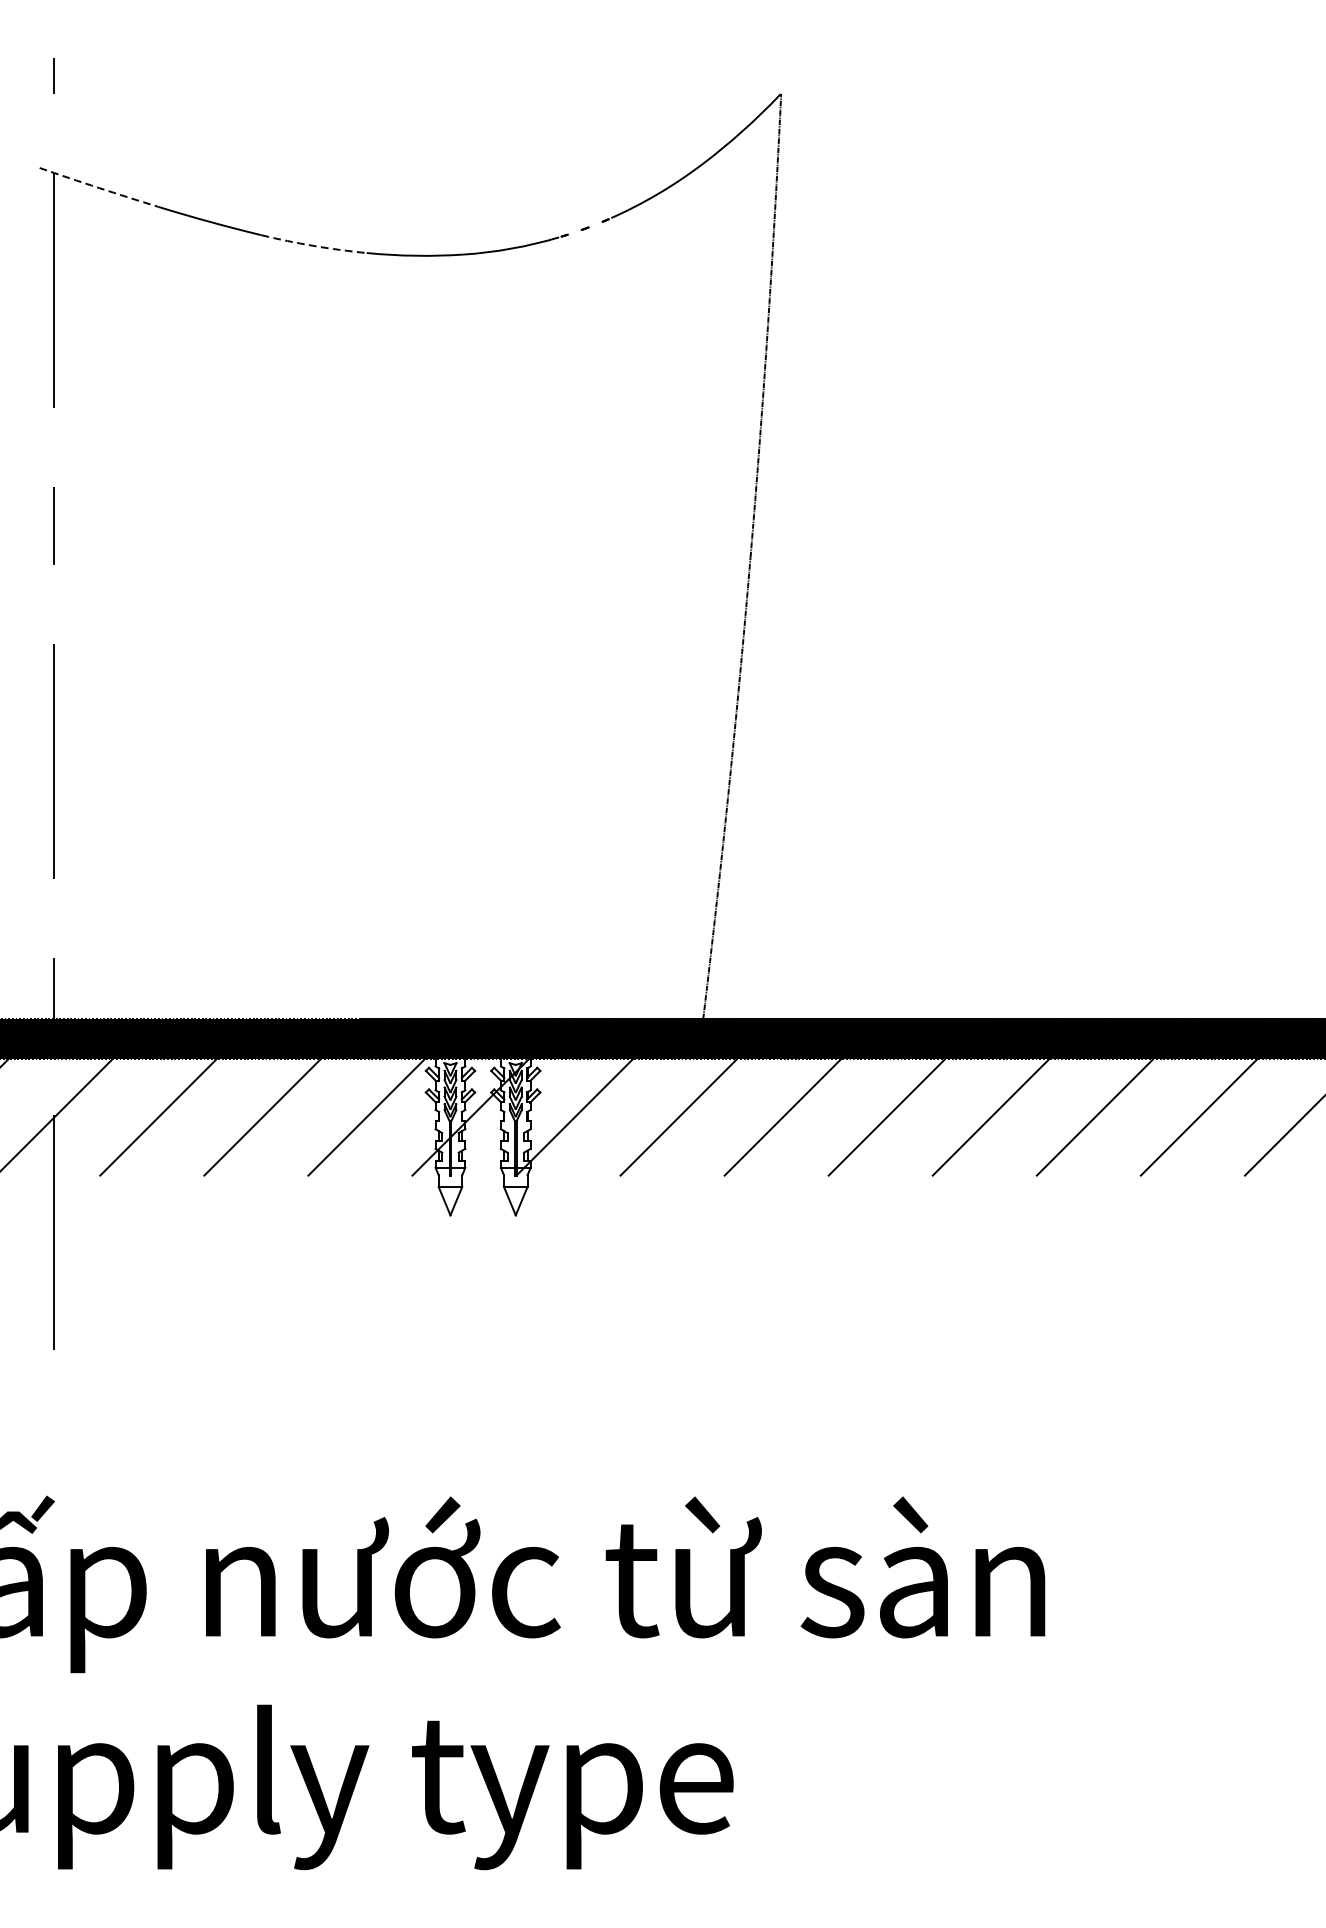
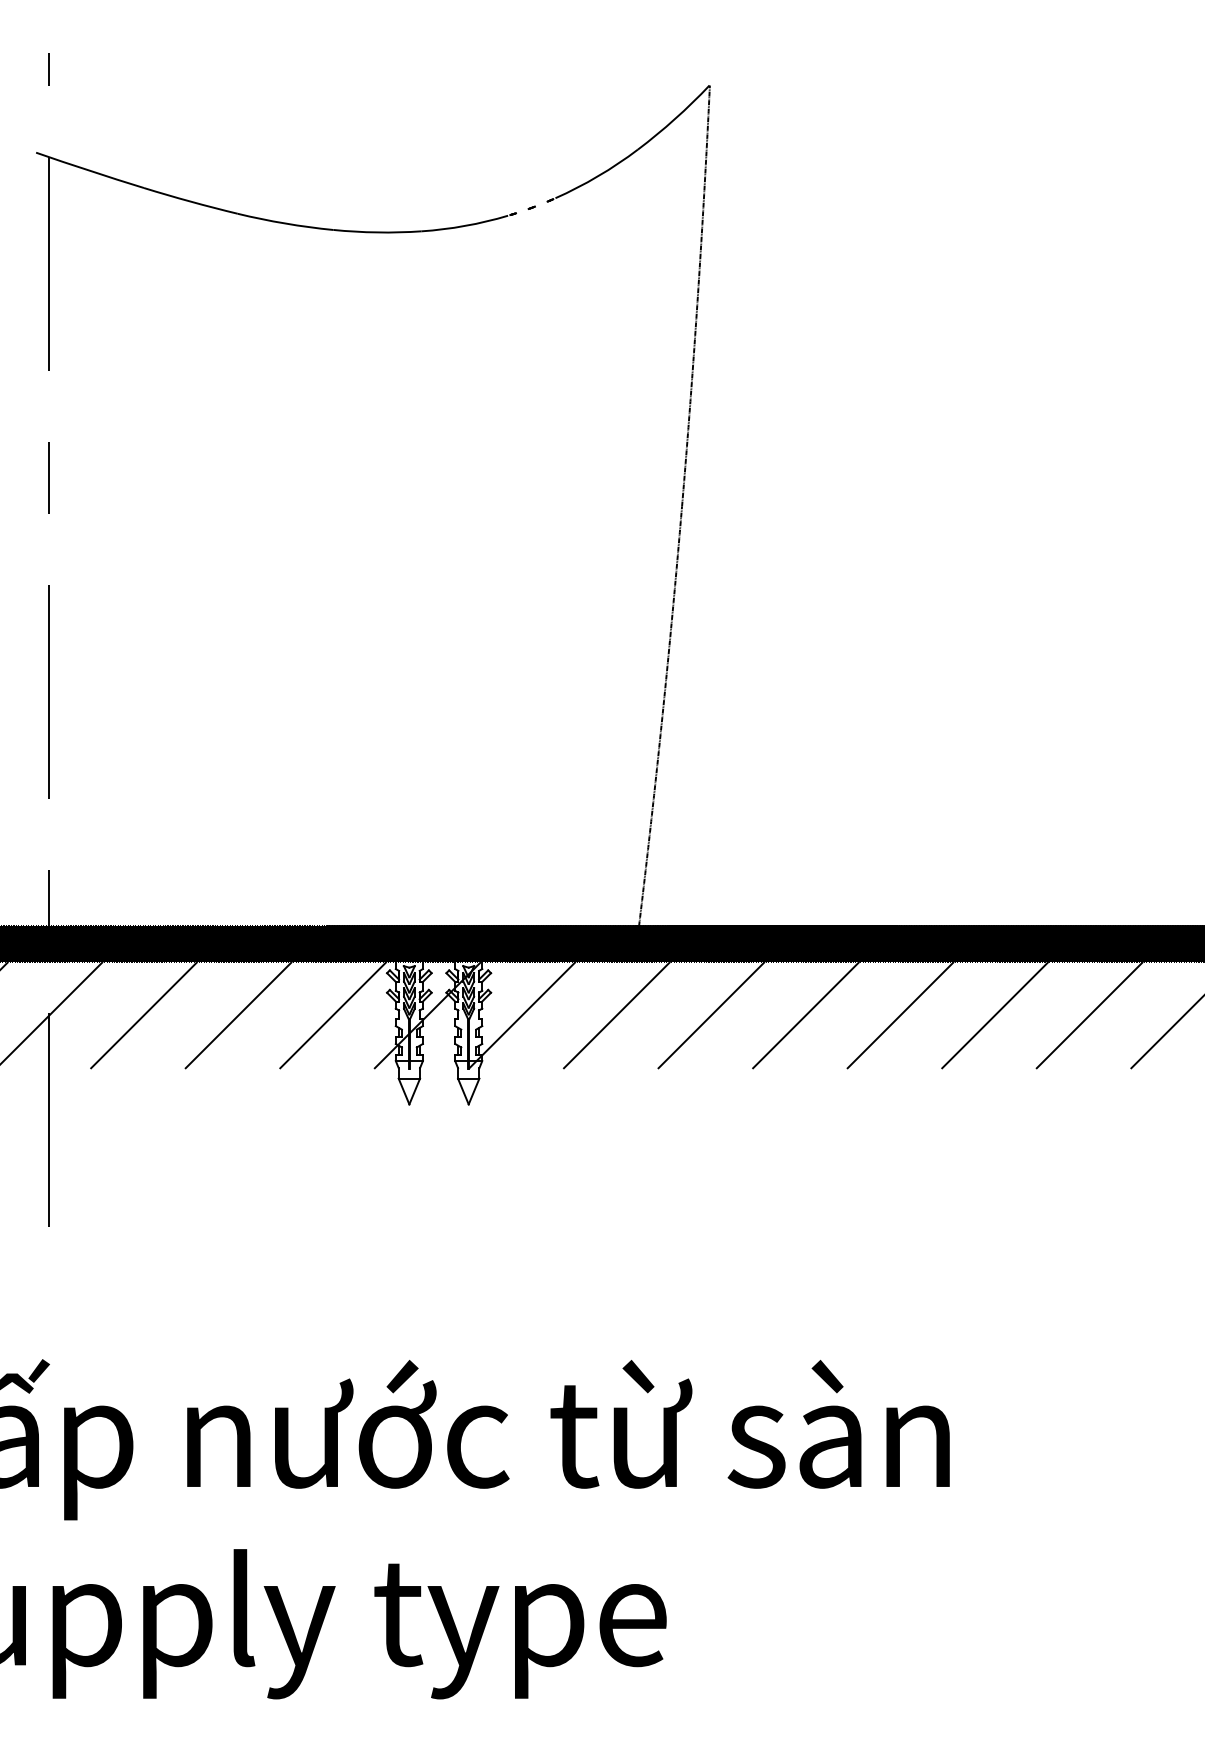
arc: (98, 187) -> (89, 170), dashed -> solid
arc: (314, 245) -> (285, 223), dashed -> solid

